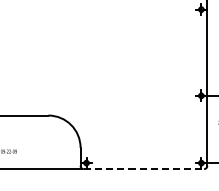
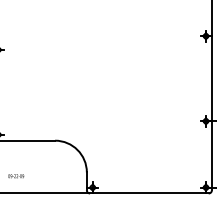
line: (144, 169) -> (149, 193), dashed -> solid

